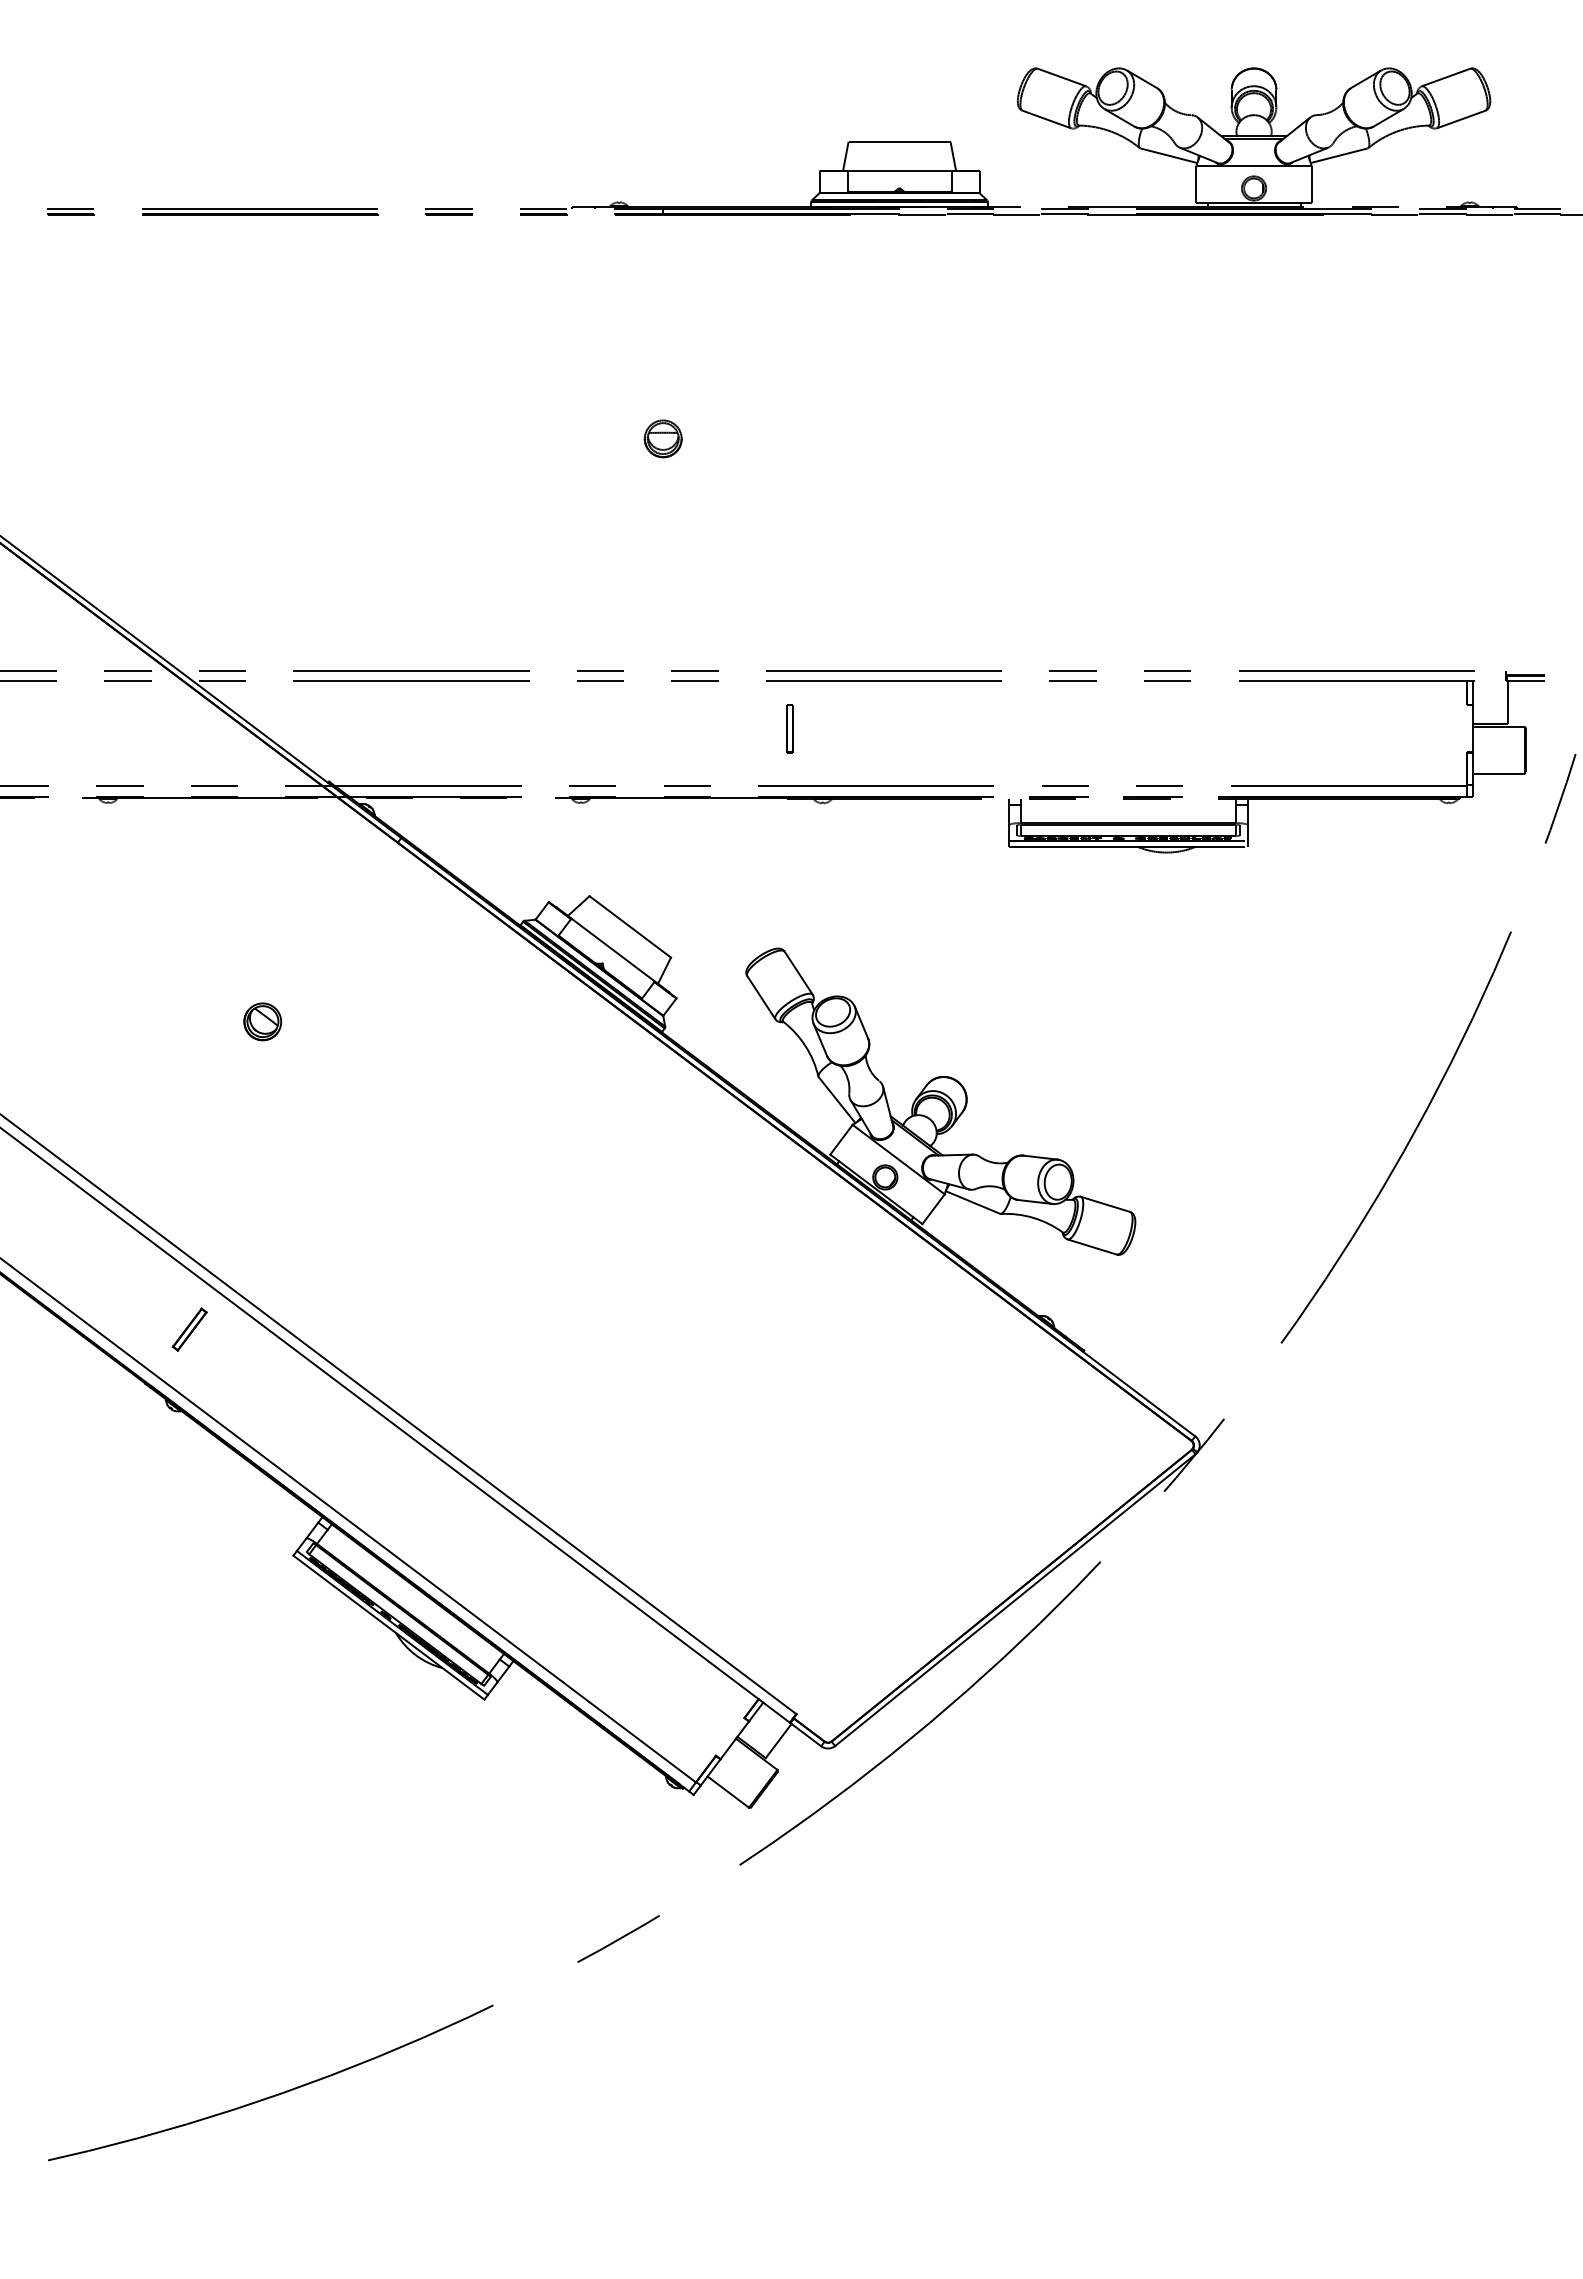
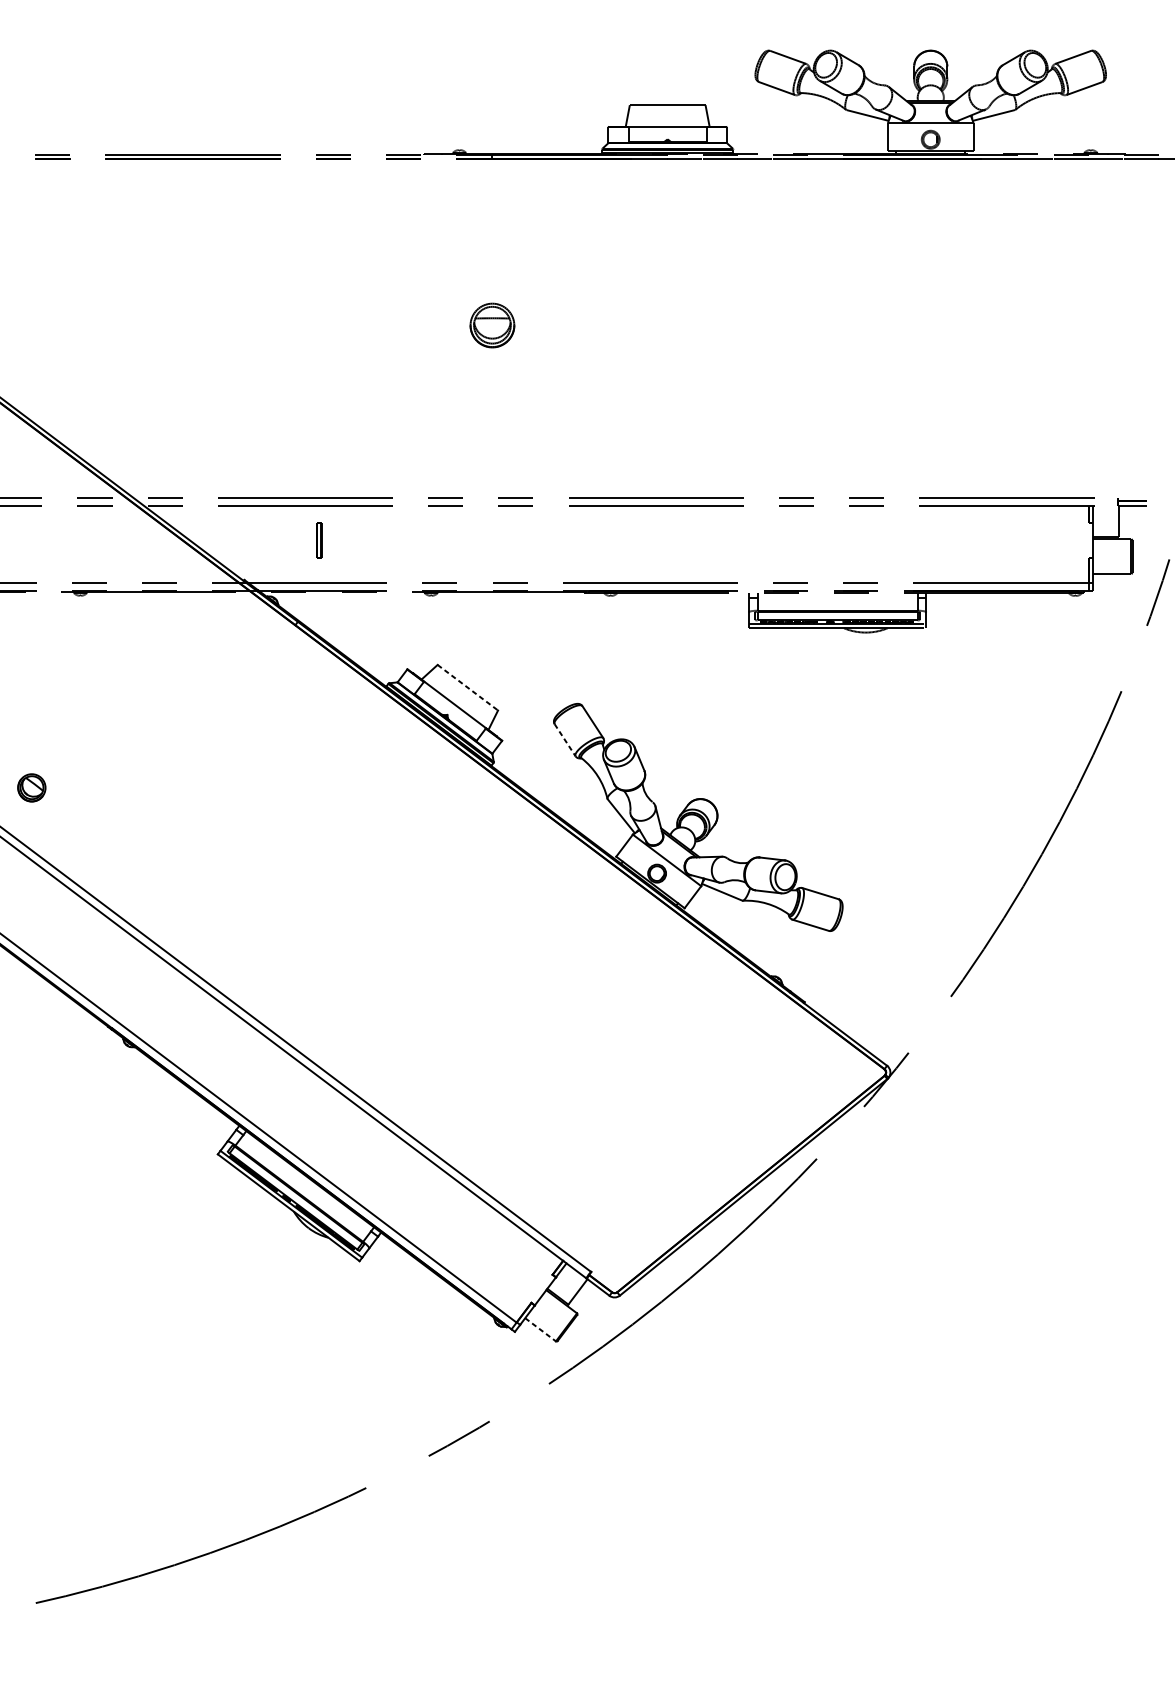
part: (662, 438) -> (491, 325), size x1.6
part: (789, 728) -> (318, 540), moved
line: (630, 926) -> (468, 687), solid -> dashed
line: (761, 997) -> (565, 740), solid -> dashed
part: (262, 1021) -> (31, 787), moved
part: (189, 1329) -> (140, 986), removed
line: (728, 1792) -> (540, 1330), solid -> dashed

